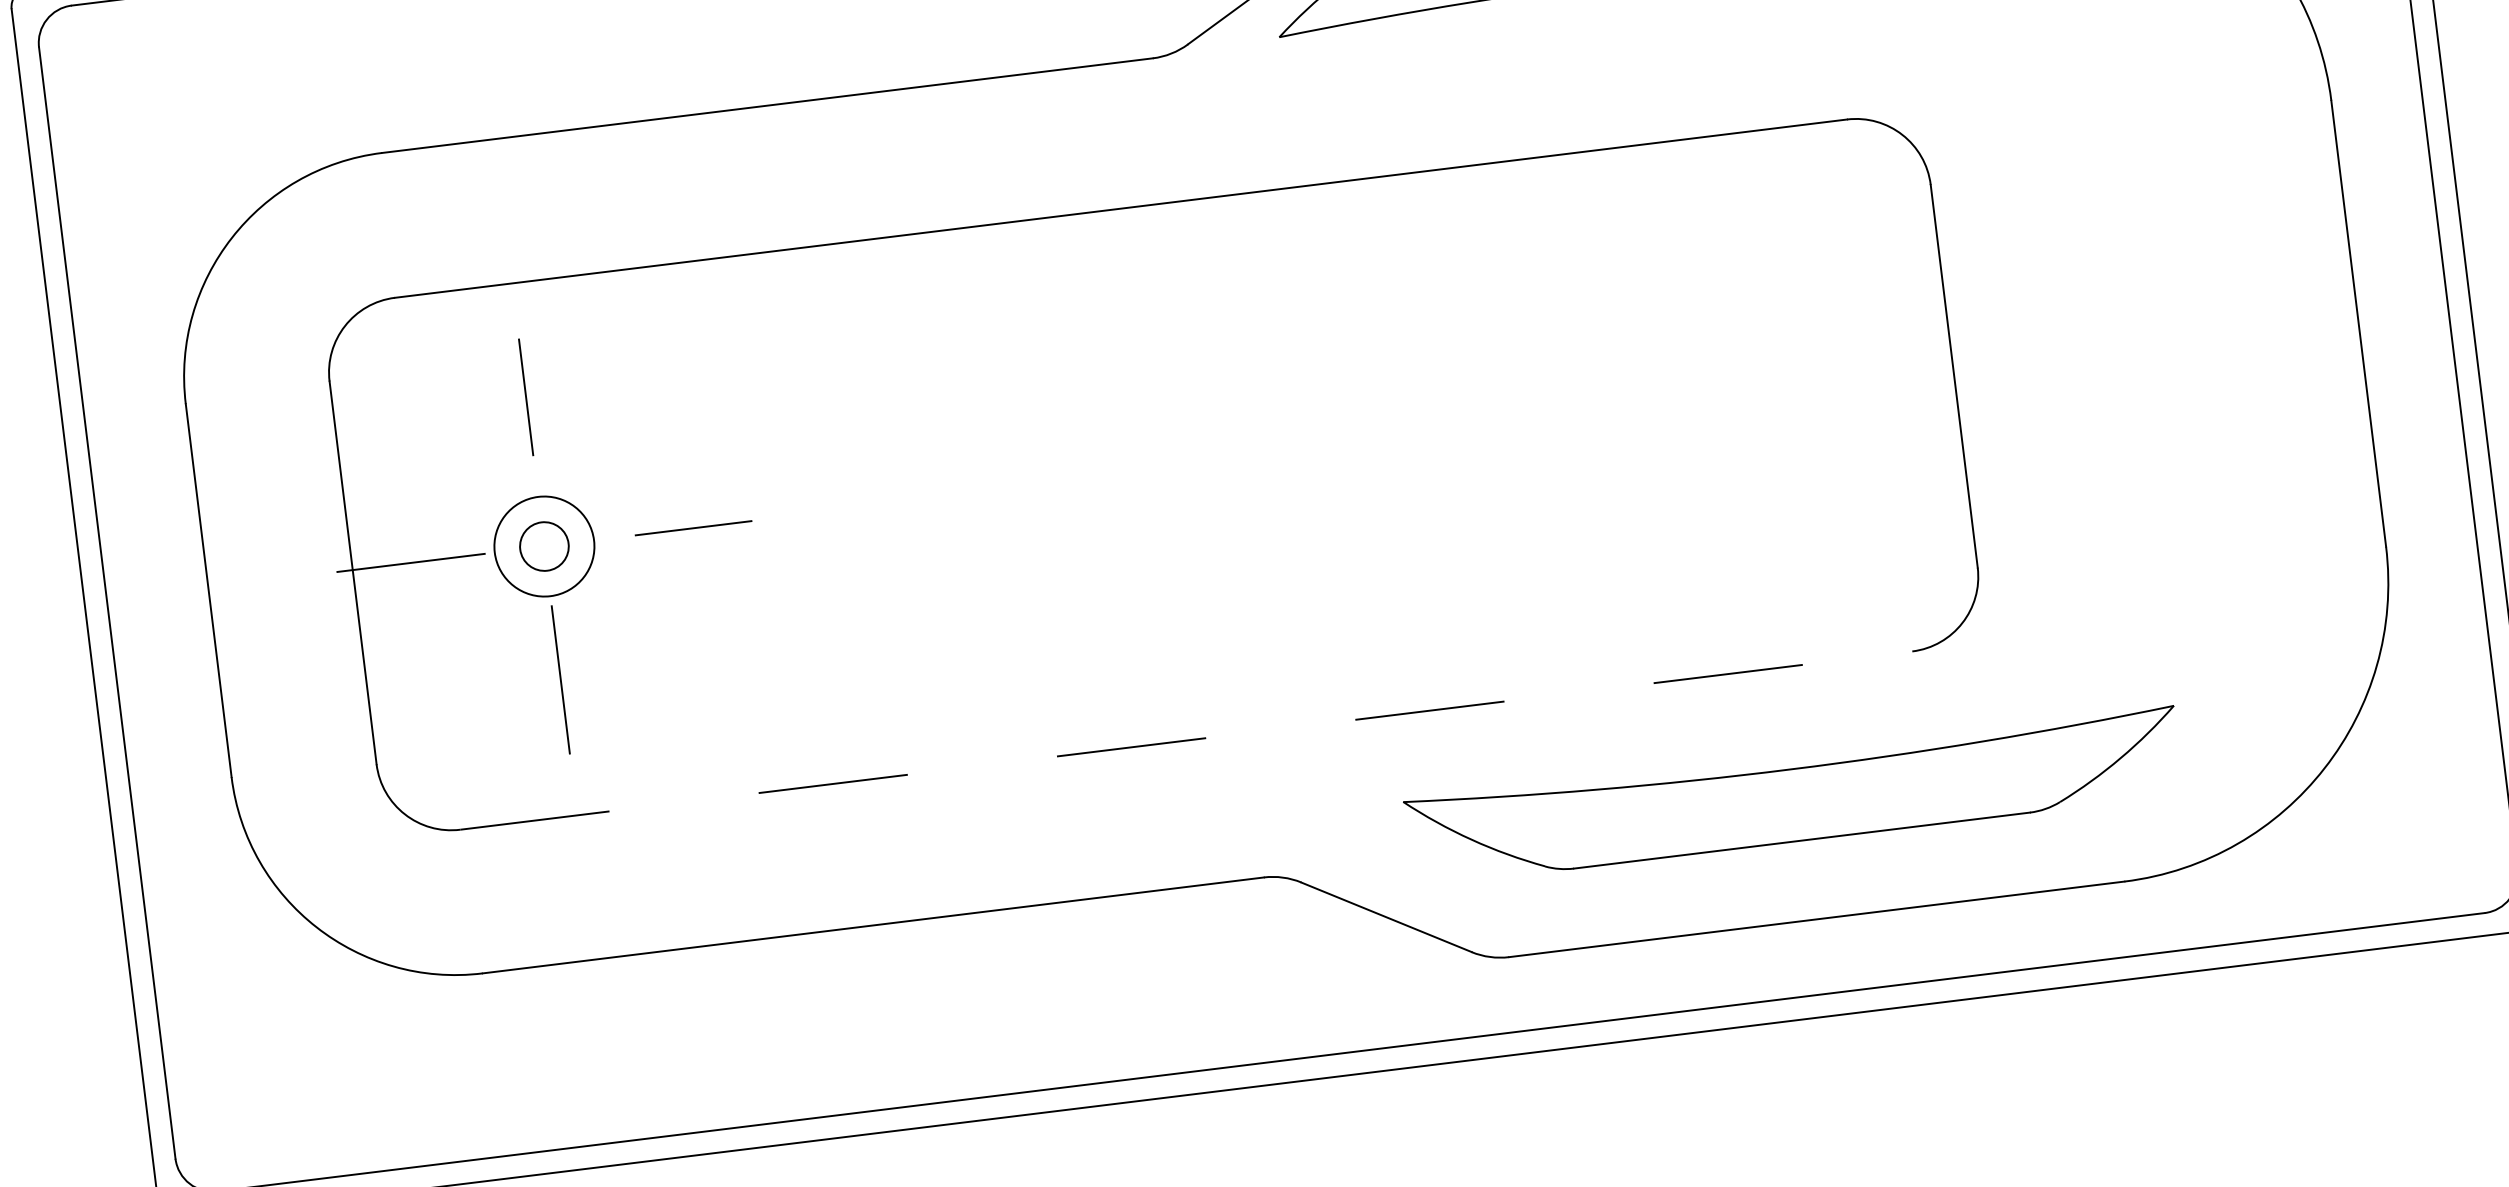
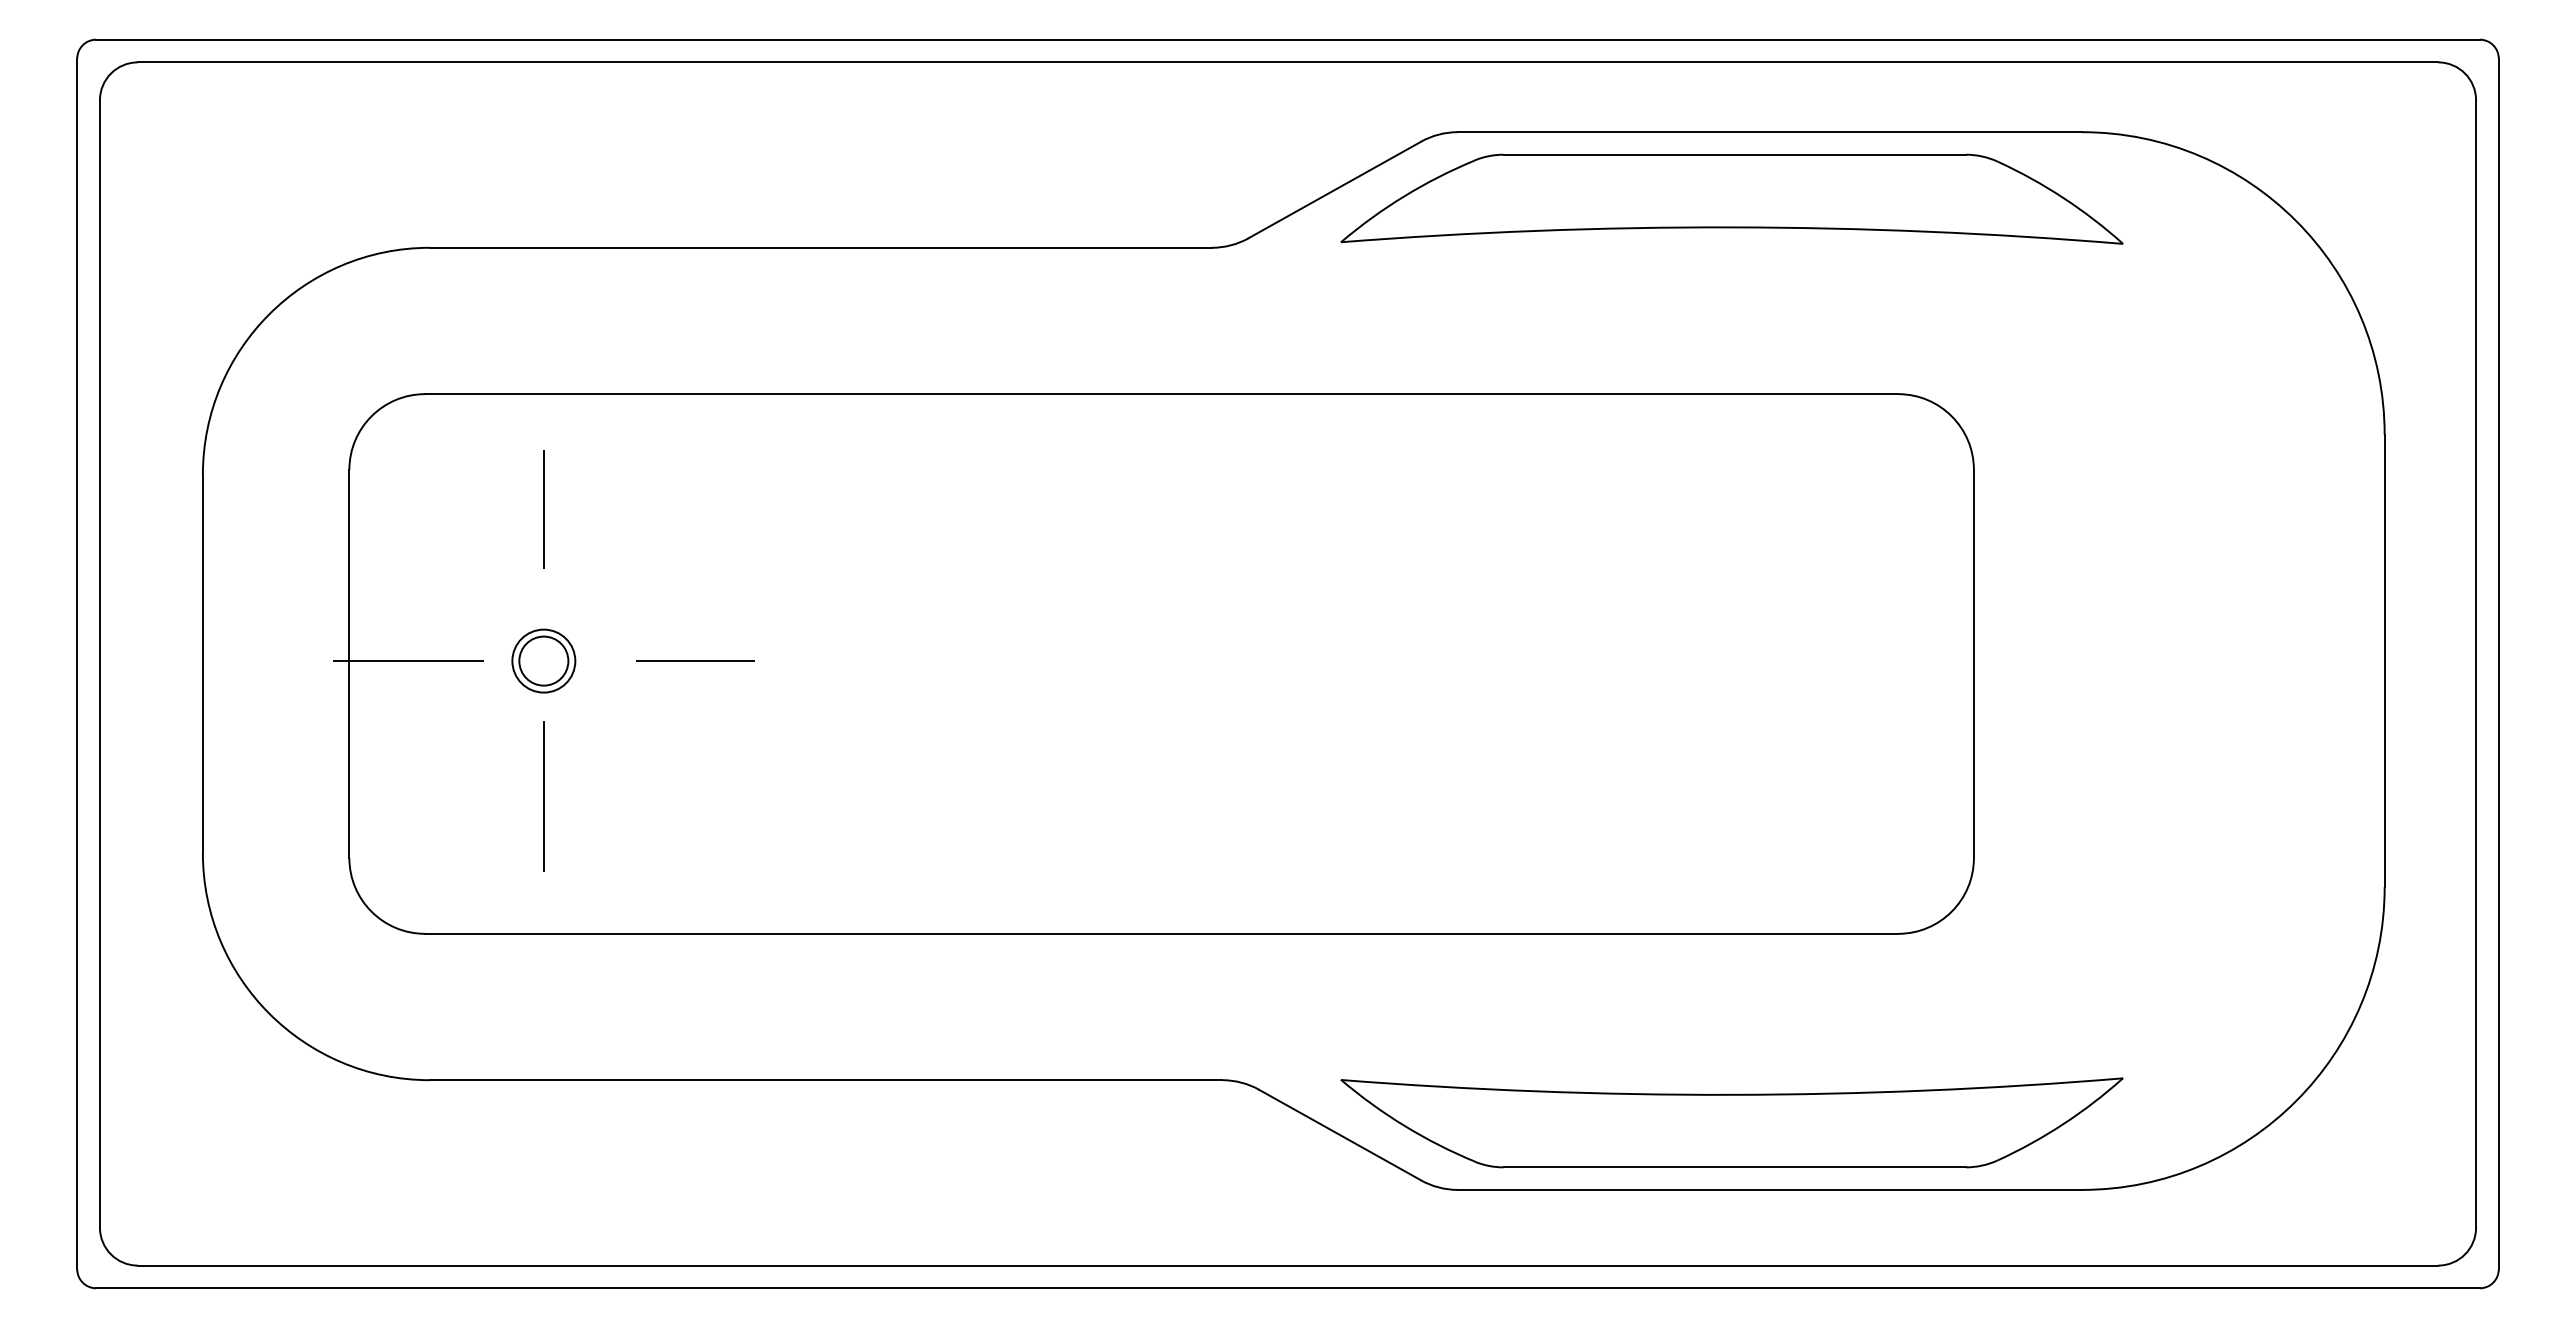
circle: (543, 545) -> (543, 660), size x0.62
line: (1186, 740) -> (1161, 933), dashed -> solid
part: (1793, 796) -> (1731, 1122), moved

